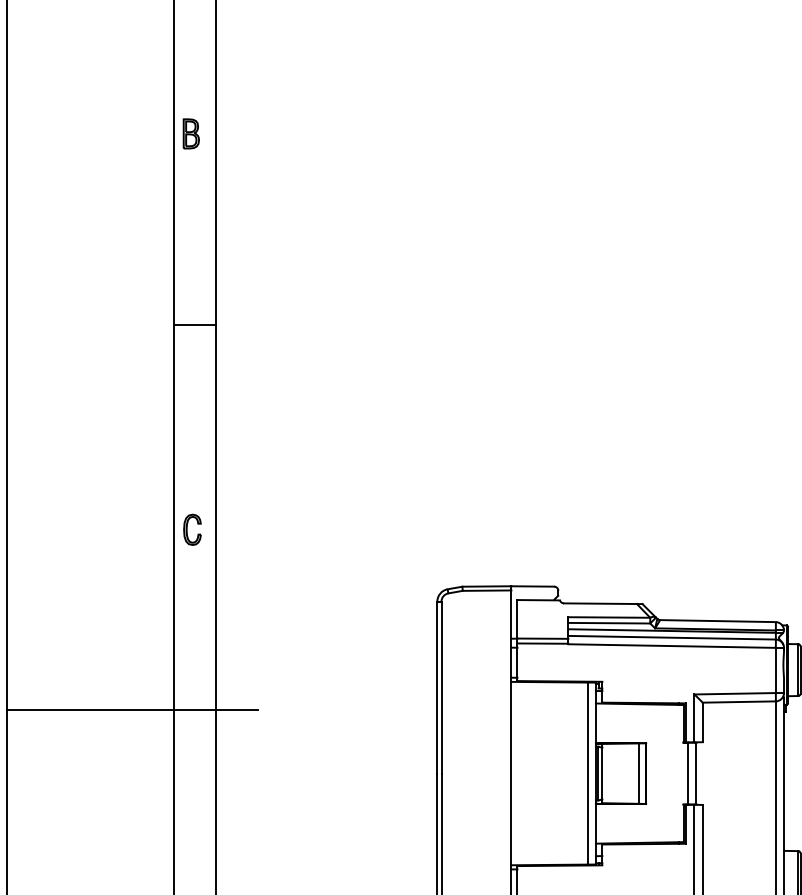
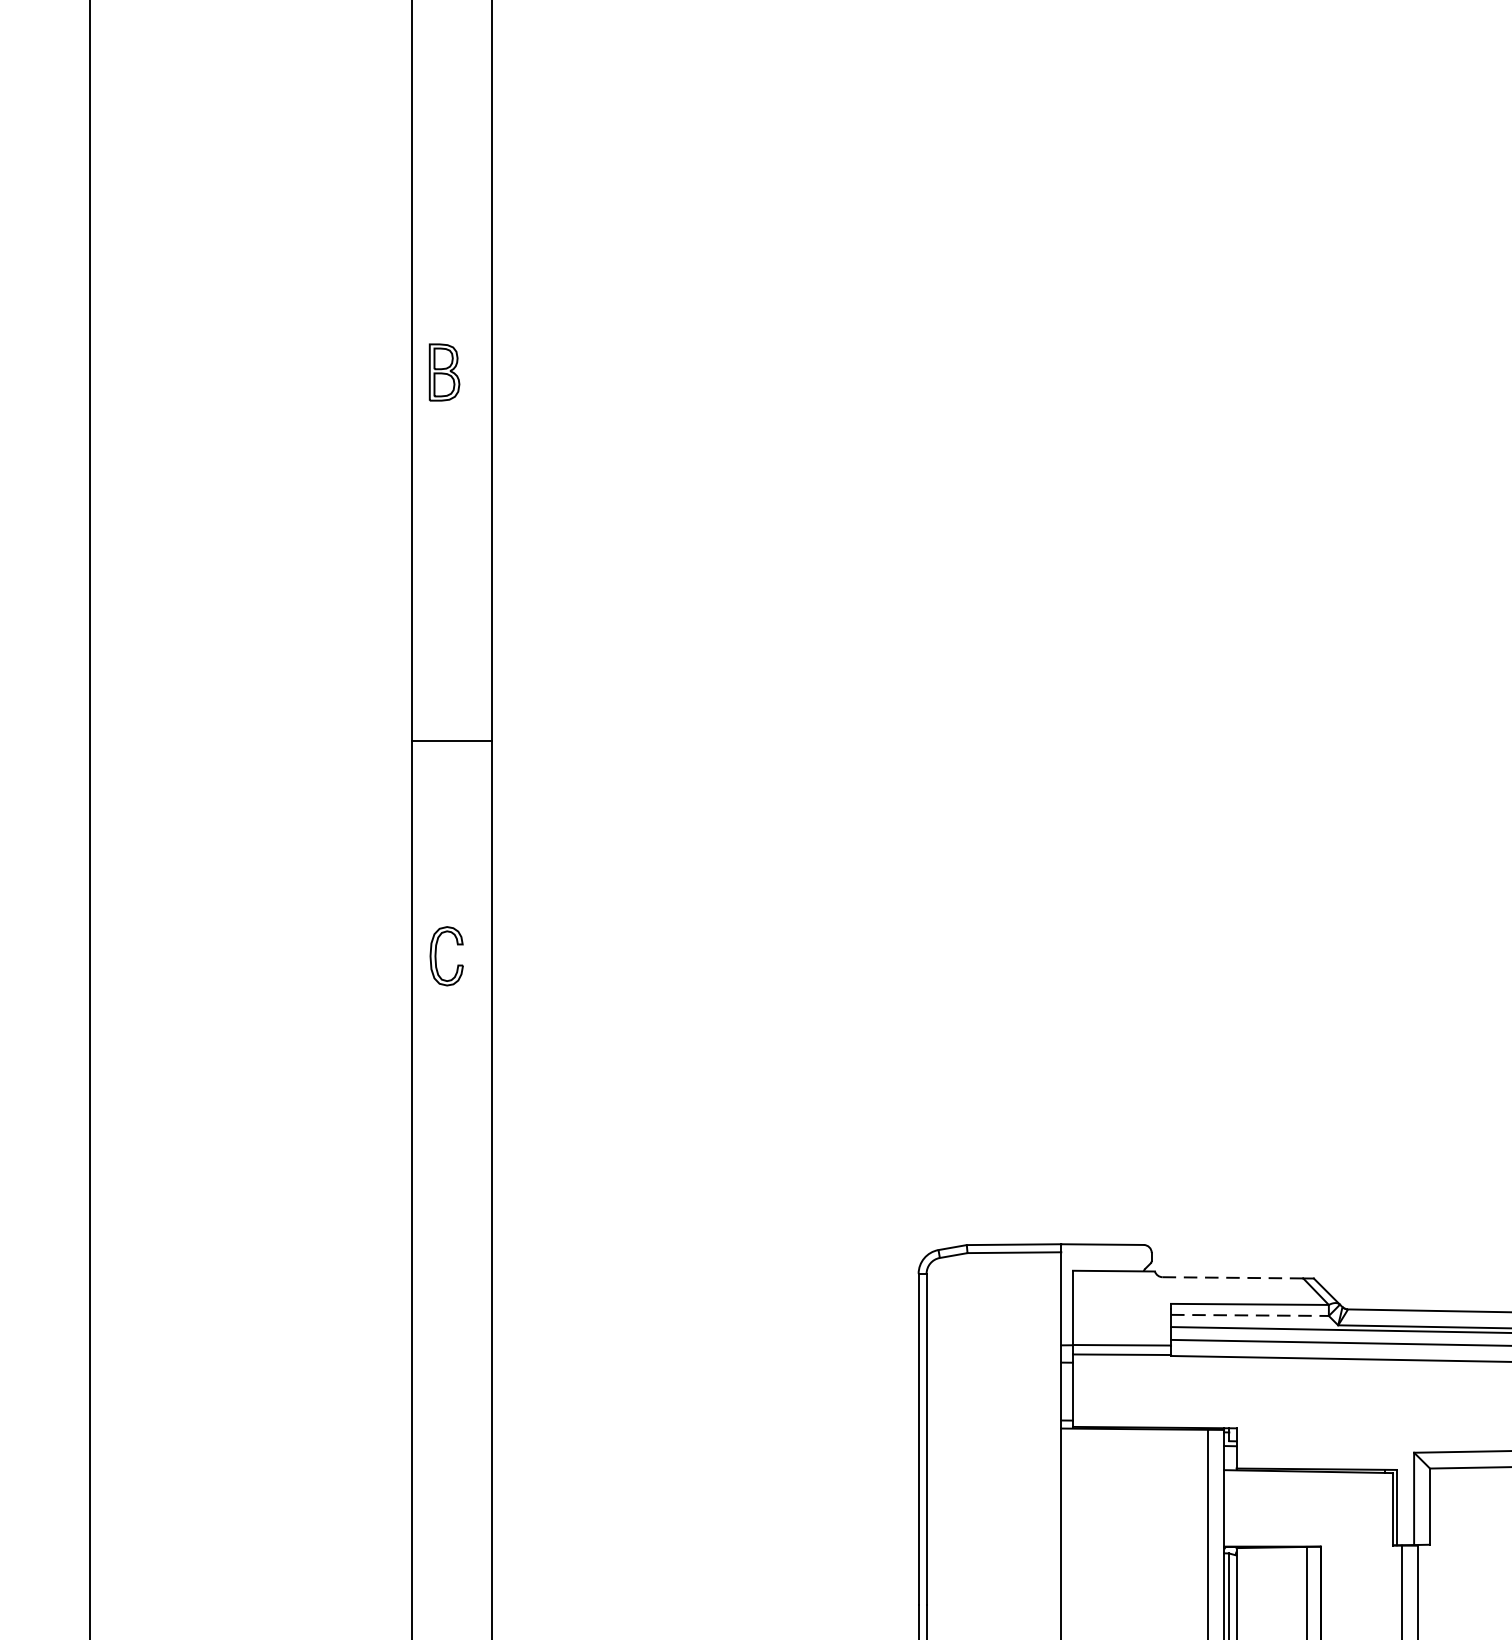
part: (192, 529) -> (446, 955), moved
line: (600, 603) -> (1232, 1277), solid -> dashed
line: (609, 623) -> (1250, 1315), solid -> dashed
line: (132, 710) -> (331, 1483), removed

